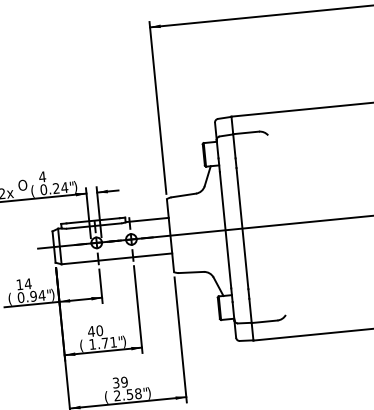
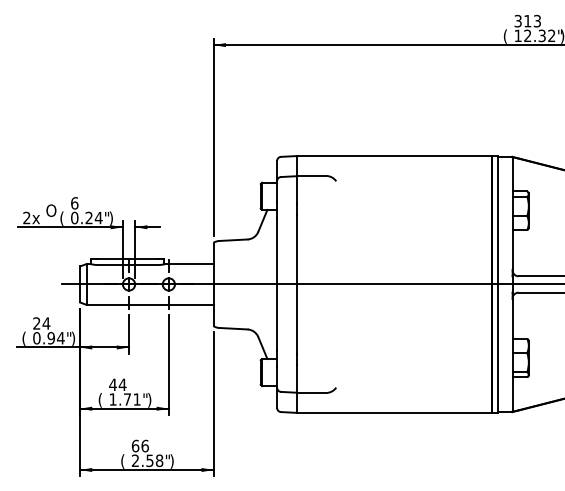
text: (42, 177) -> (74, 203), 4 -> 6
text: (19, 284) -> (36, 323), 14 -> 24
text: (99, 330) -> (122, 384), 40 -> 44
text: (119, 382) -> (139, 445), 39 -> 66

